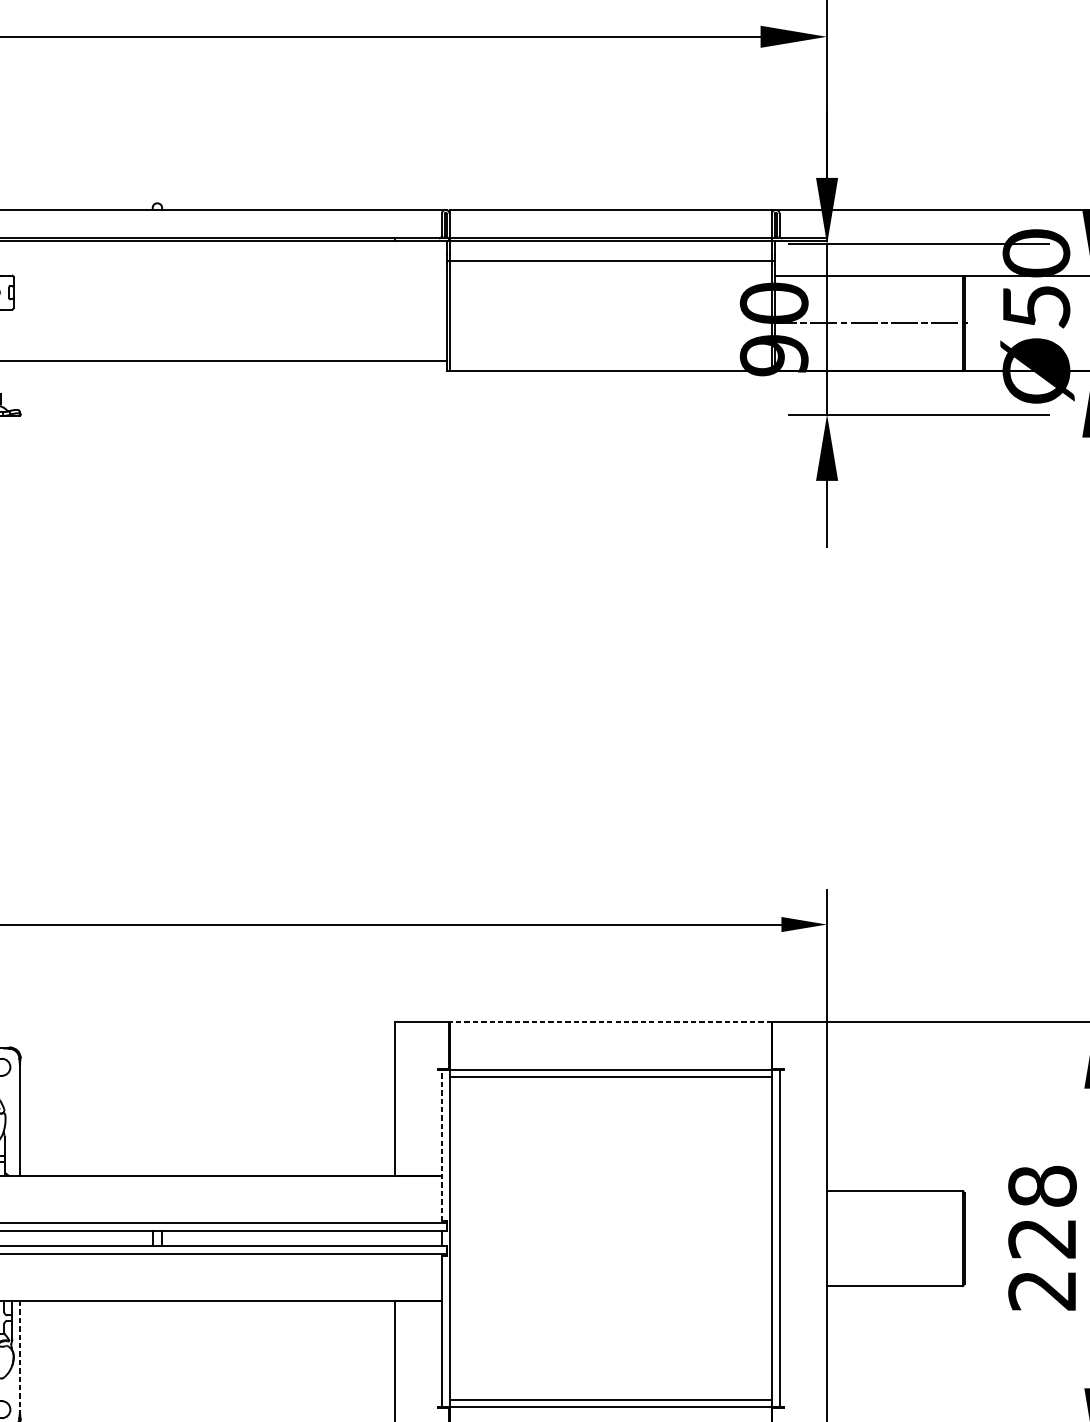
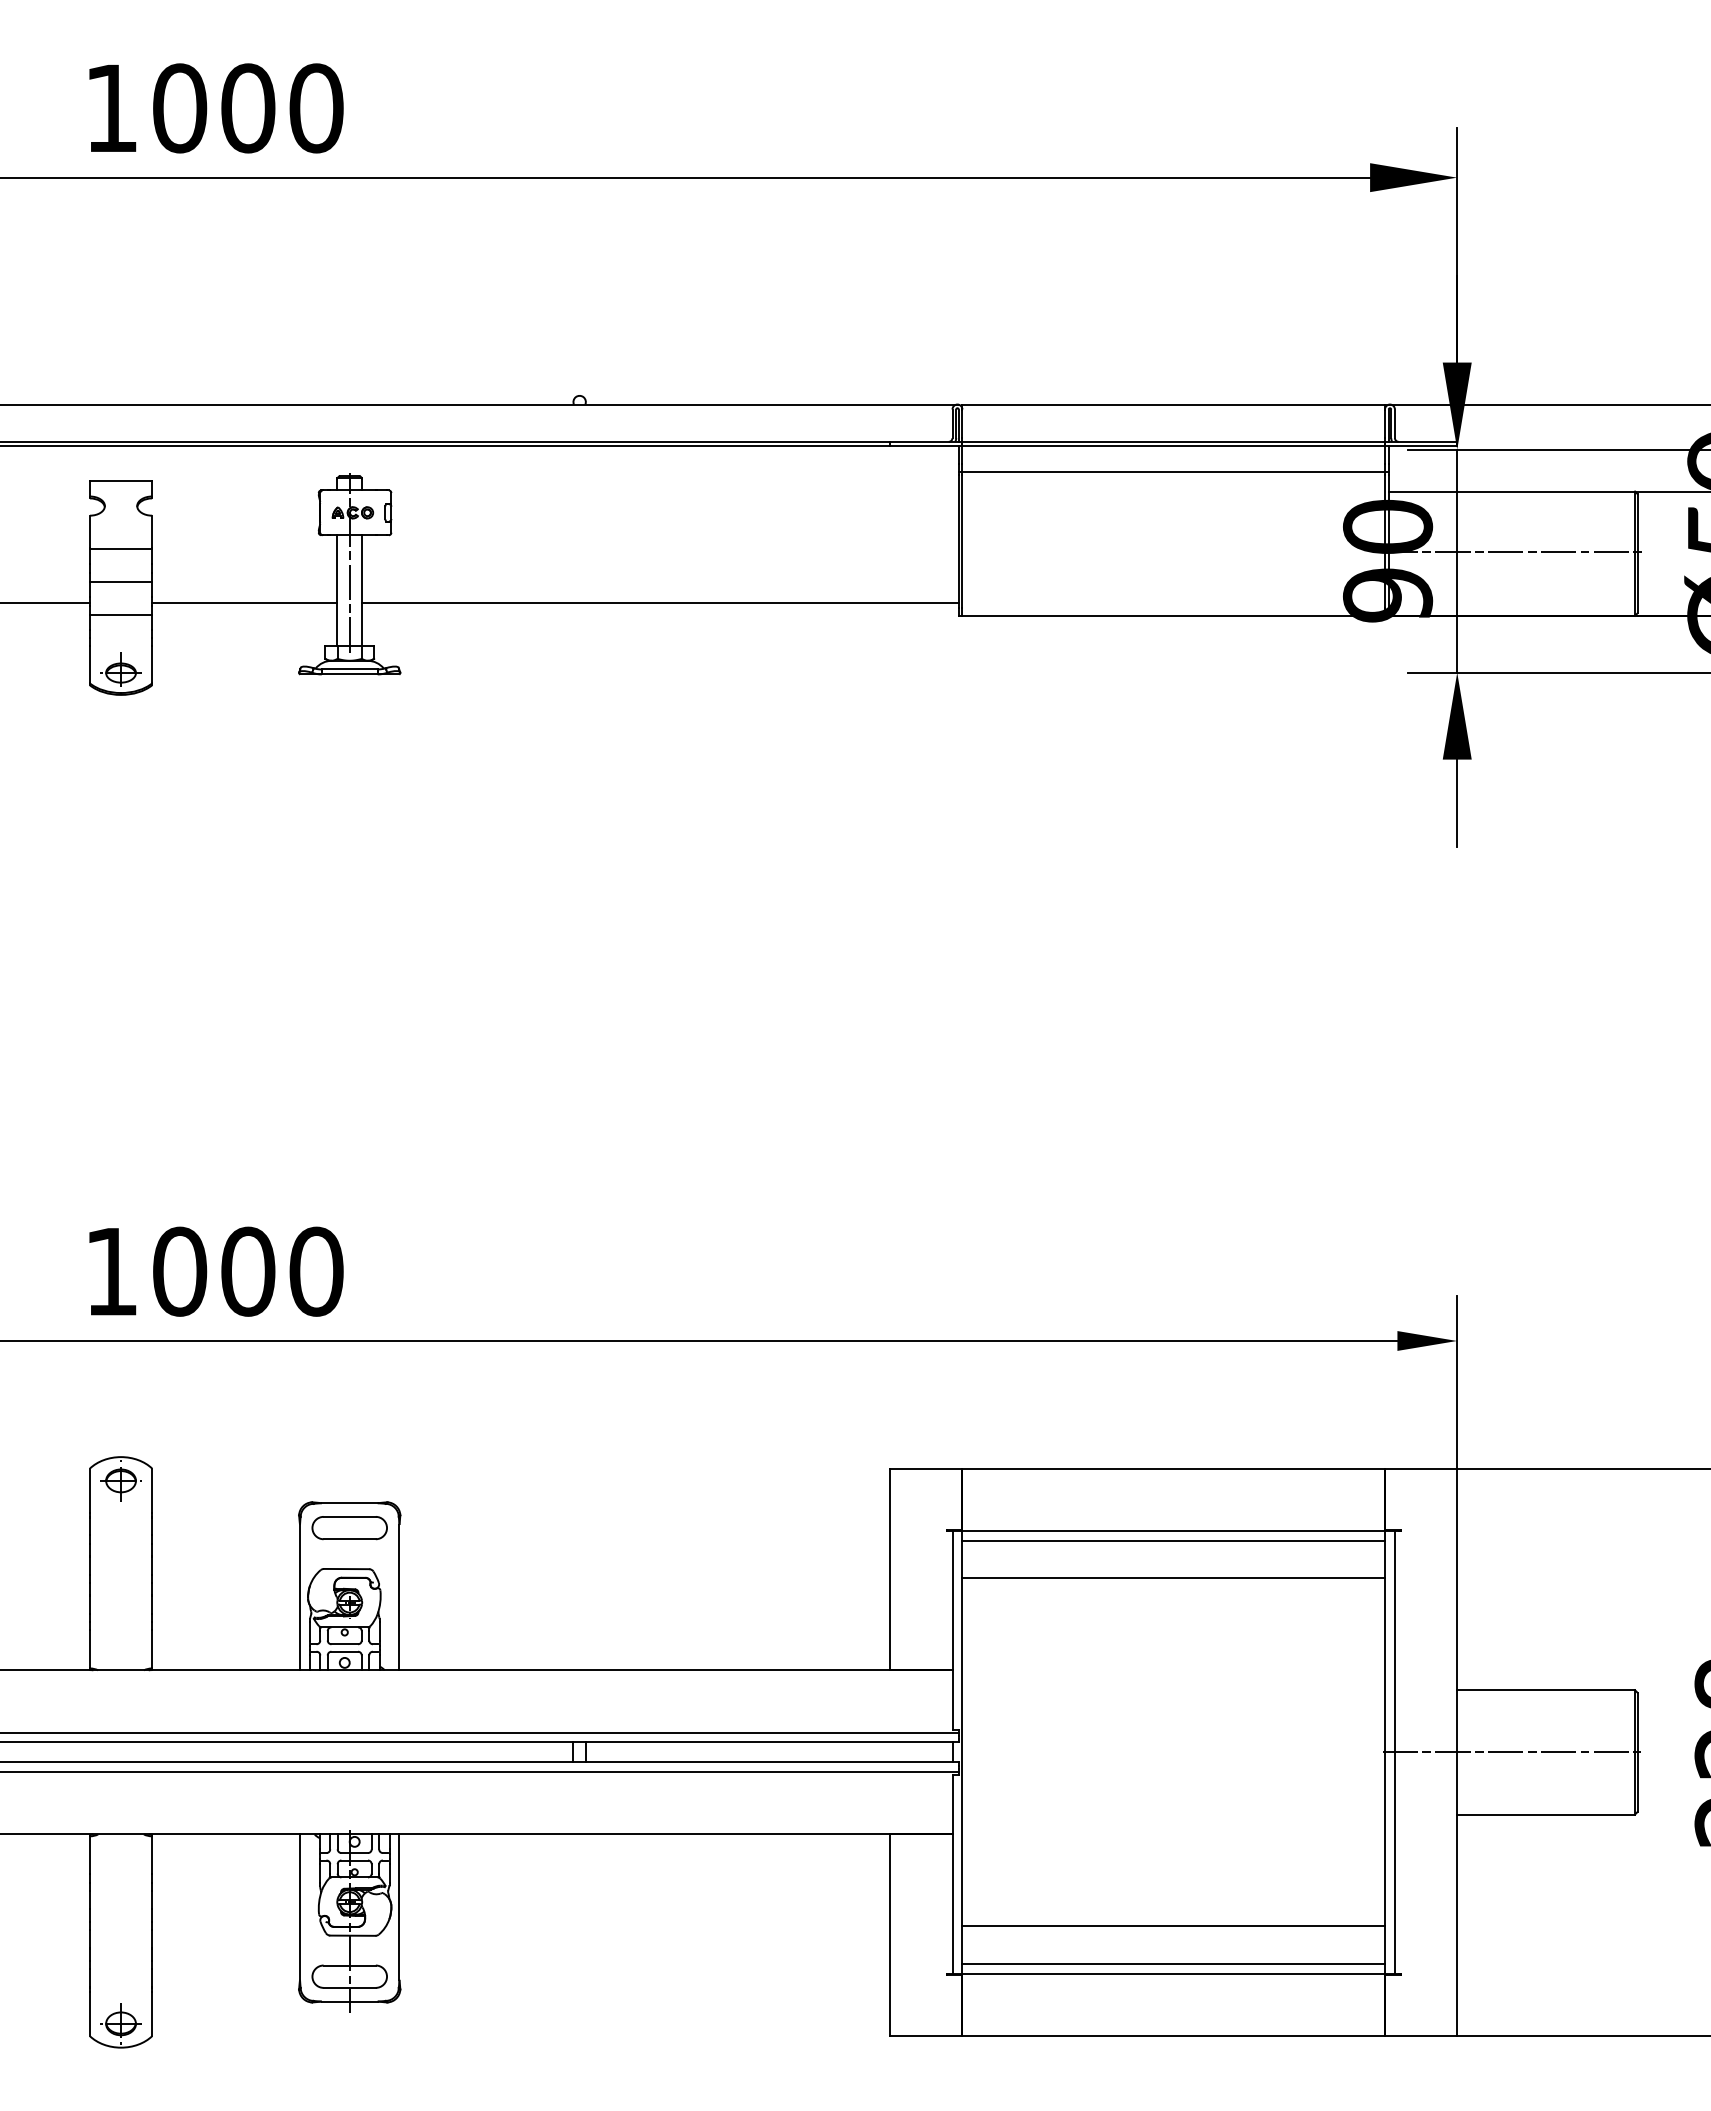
line: (610, 1022) -> (1173, 1469), dashed -> solid
line: (610, 1105) -> (1173, 1578), added
line: (441, 1145) -> (952, 1630), dashed -> solid
line: (868, 1238) -> (1511, 1752), added
line: (19, 1356) -> (399, 1907), dashed -> solid
line: (610, 1371) -> (1173, 1926), added

